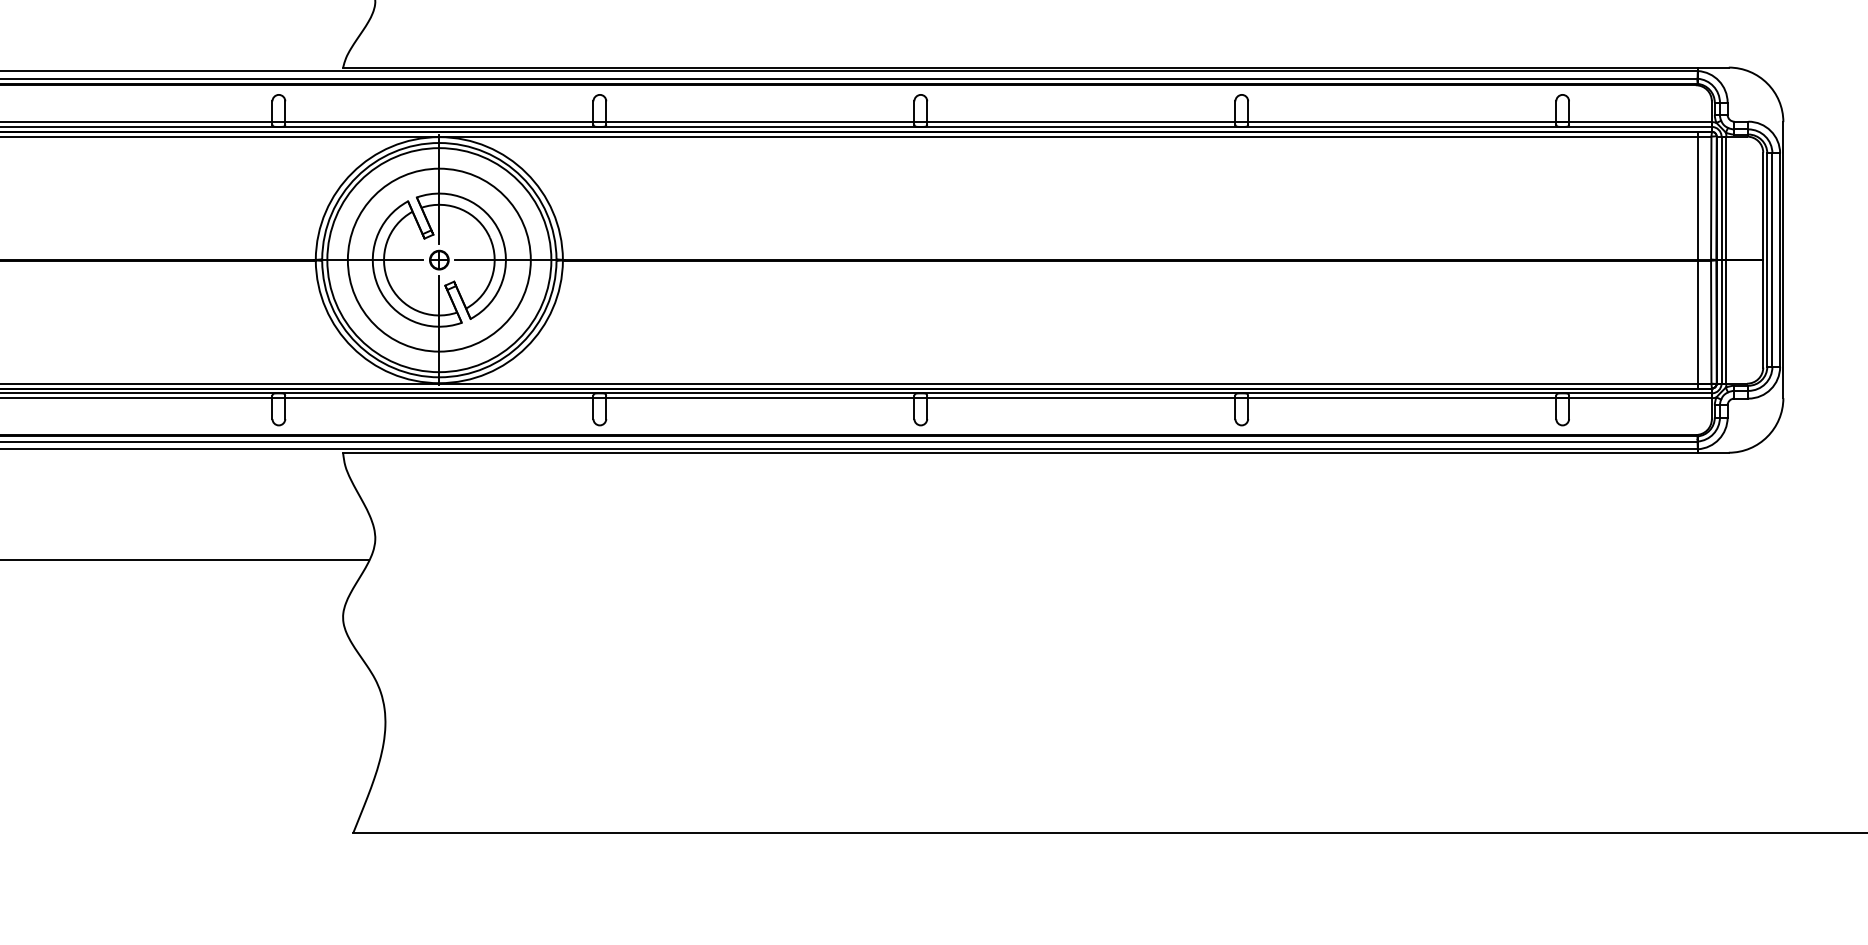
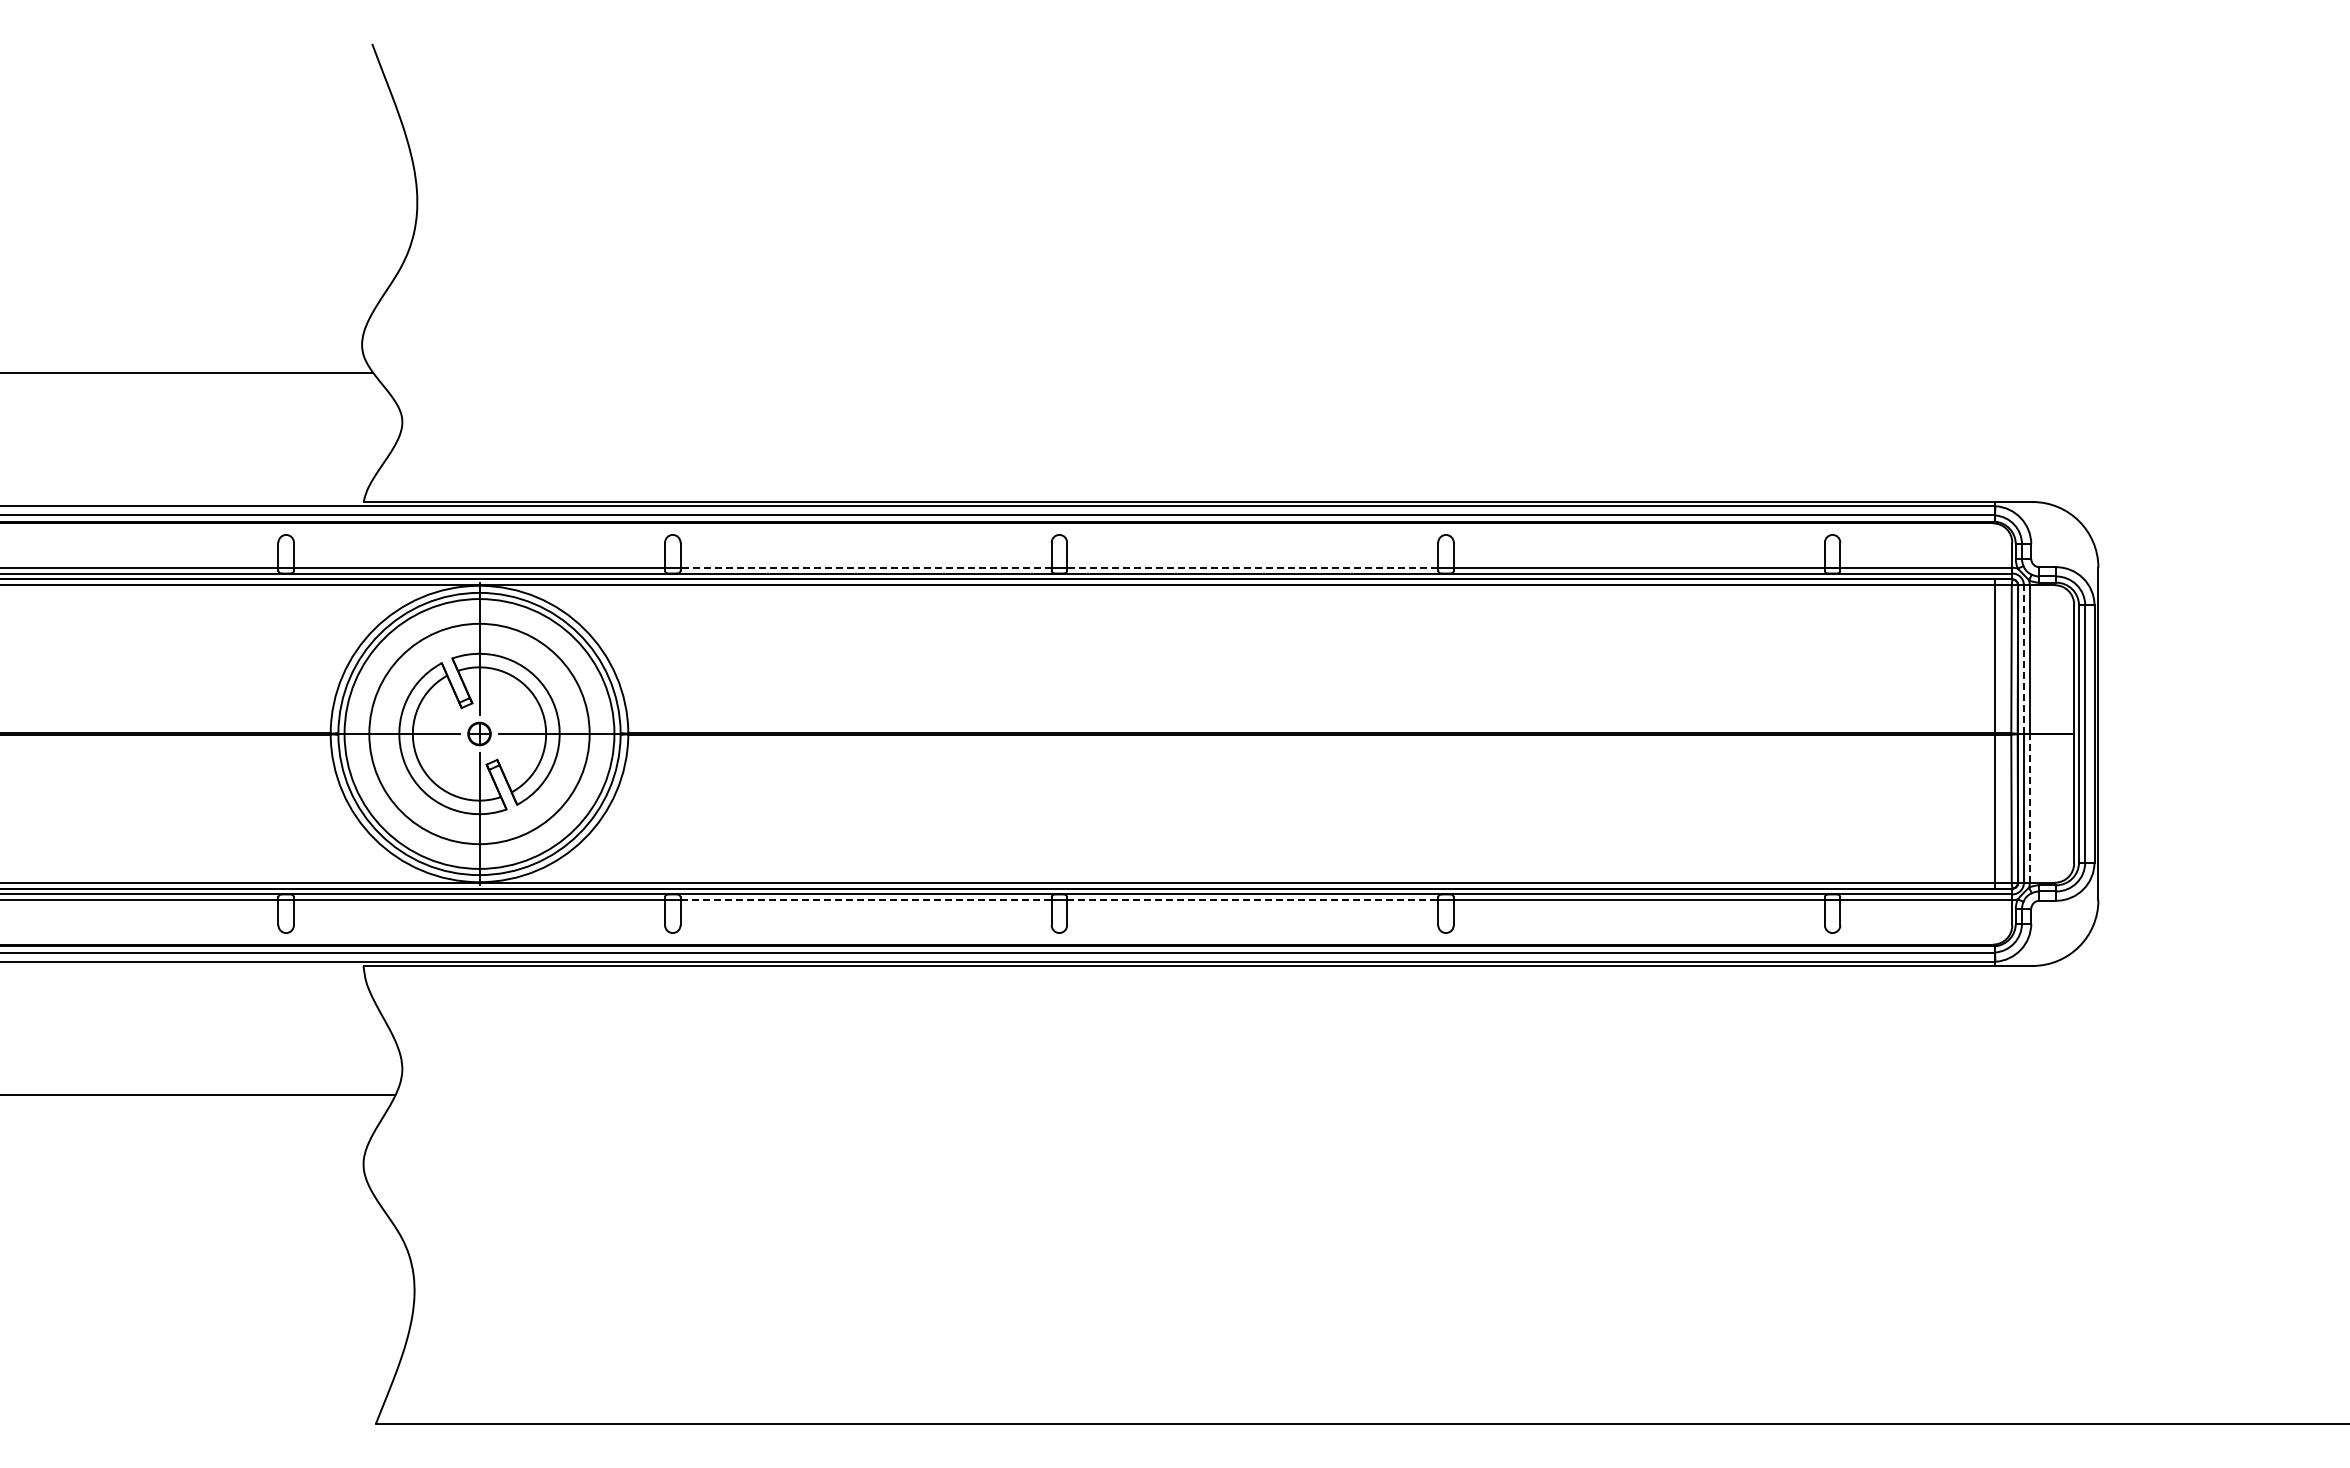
line: (760, 121) -> (866, 567), solid -> dashed
line: (1081, 121) -> (1252, 567), solid -> dashed
line: (1721, 198) -> (2023, 659), solid -> dashed
line: (1726, 321) -> (2029, 807), solid -> dashed
line: (760, 398) -> (866, 900), solid -> dashed
line: (1081, 398) -> (1252, 900), solid -> dashed

